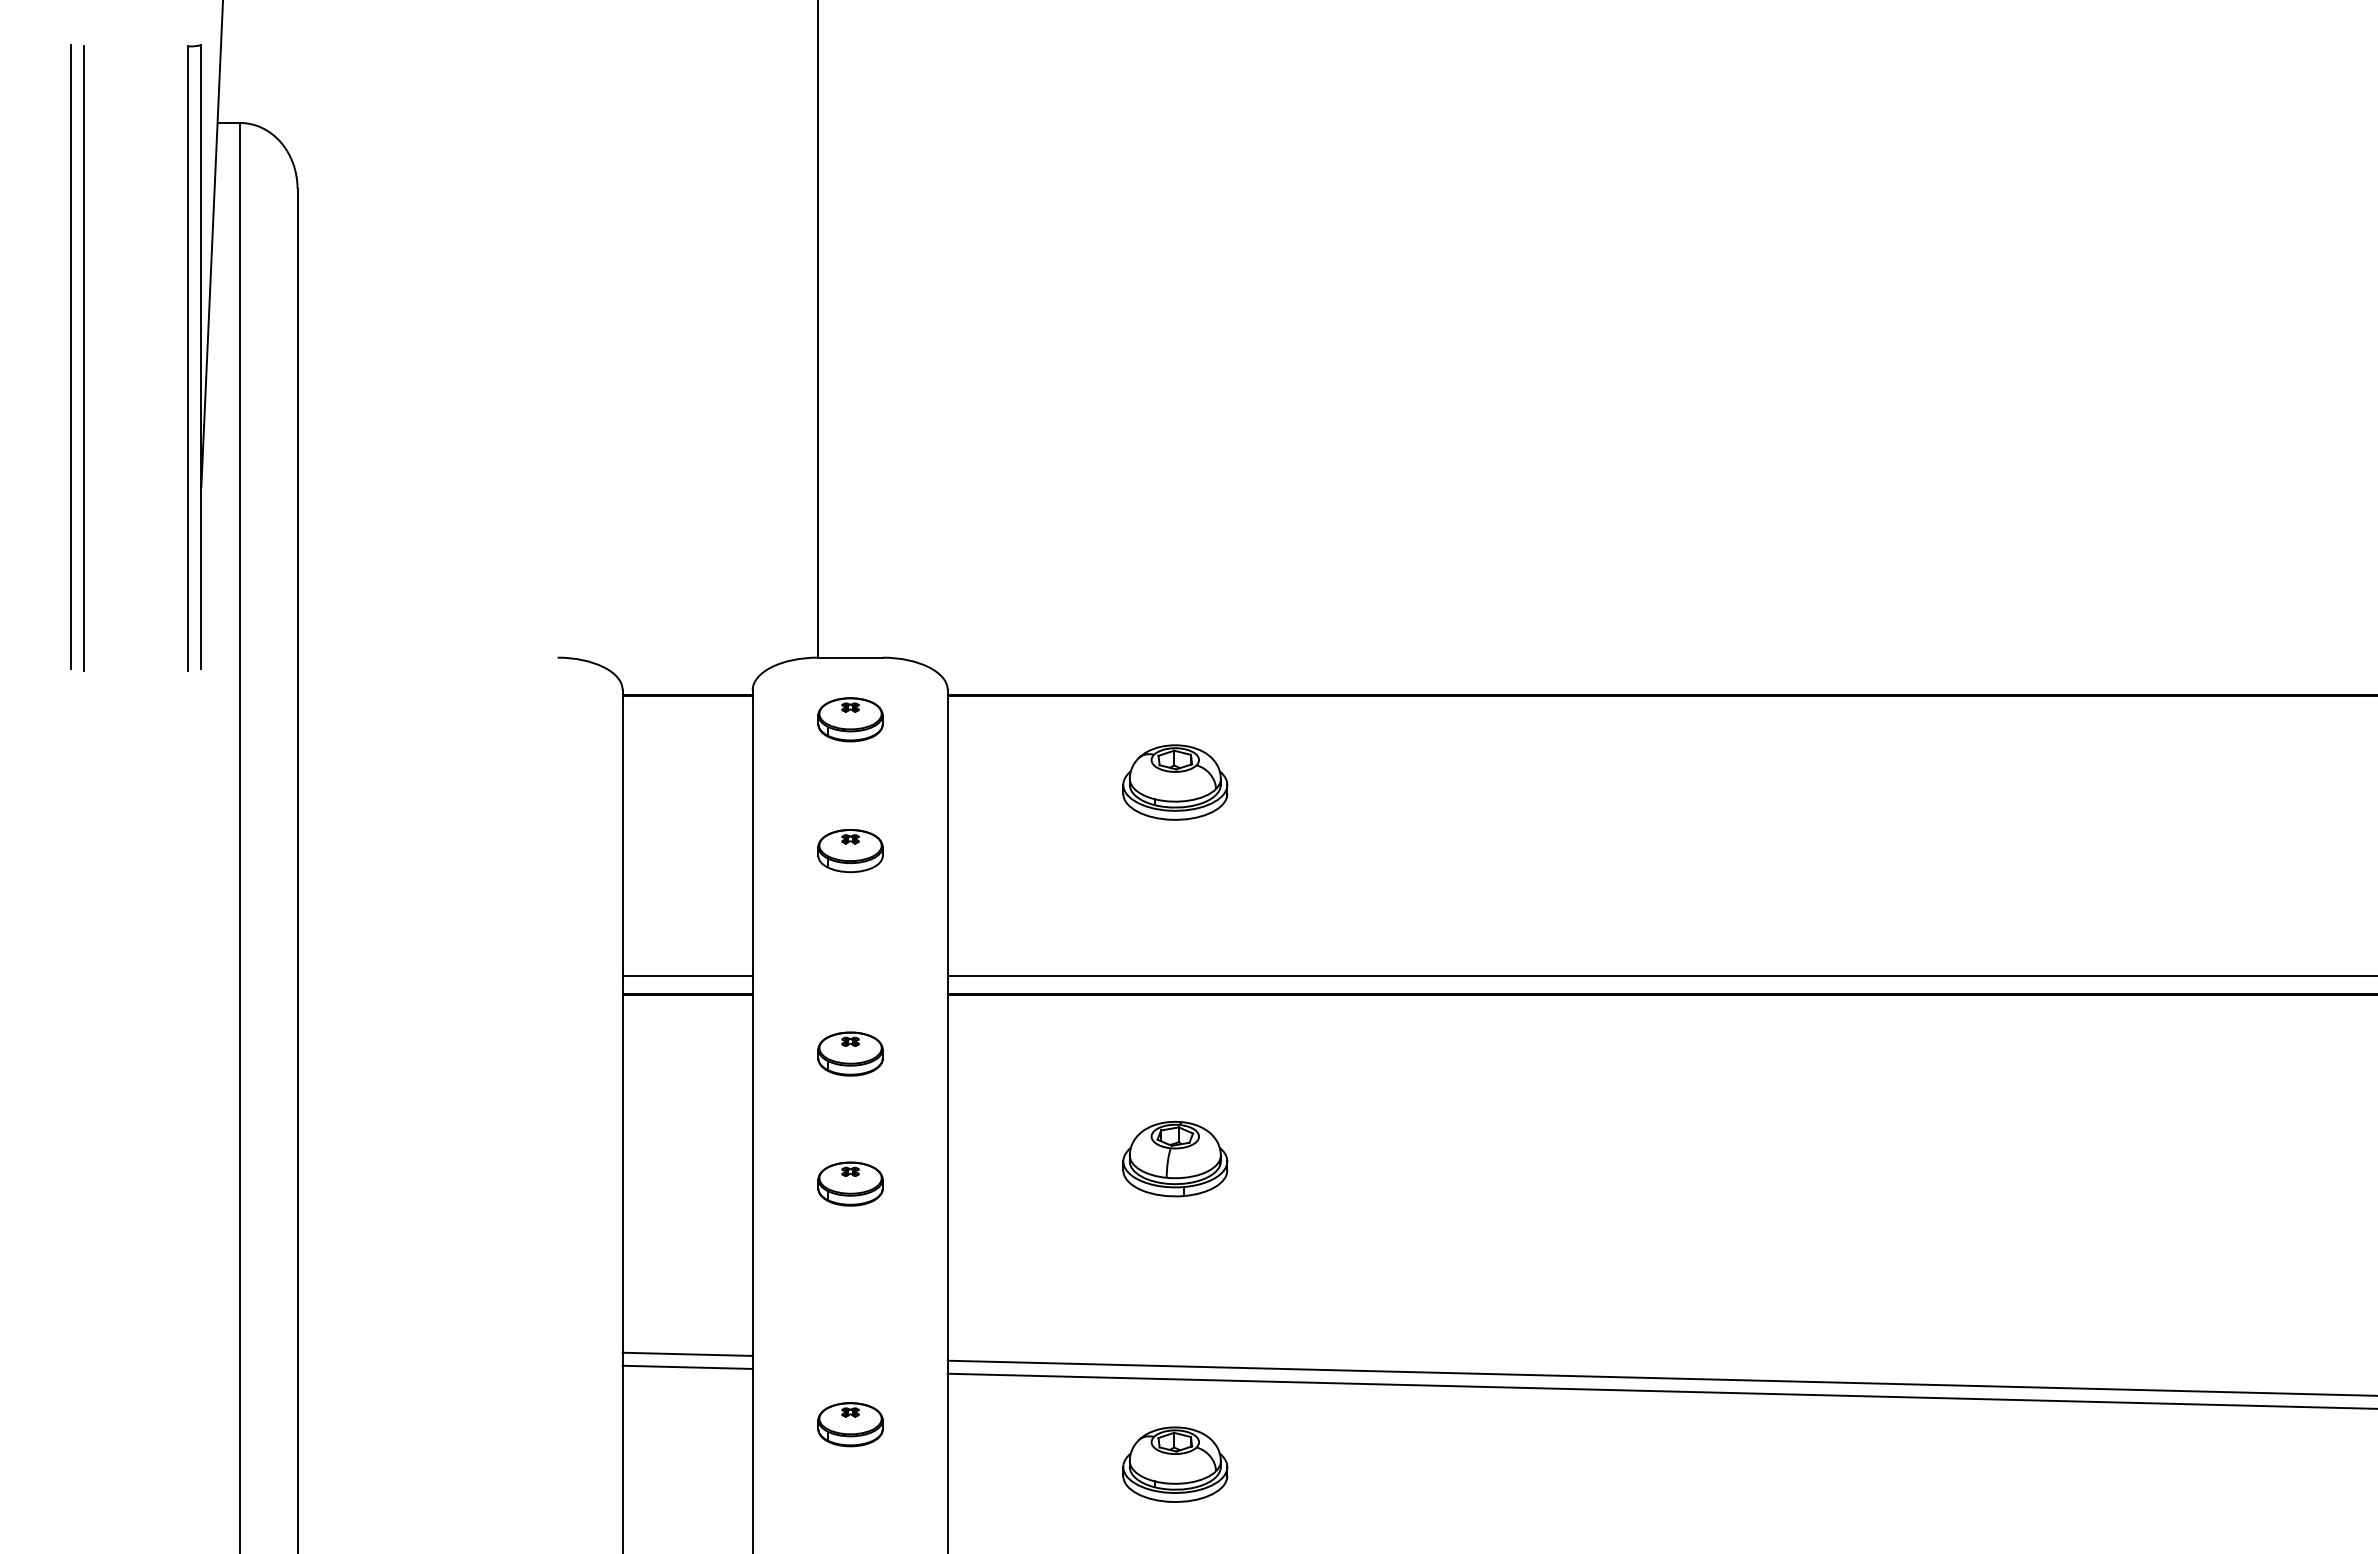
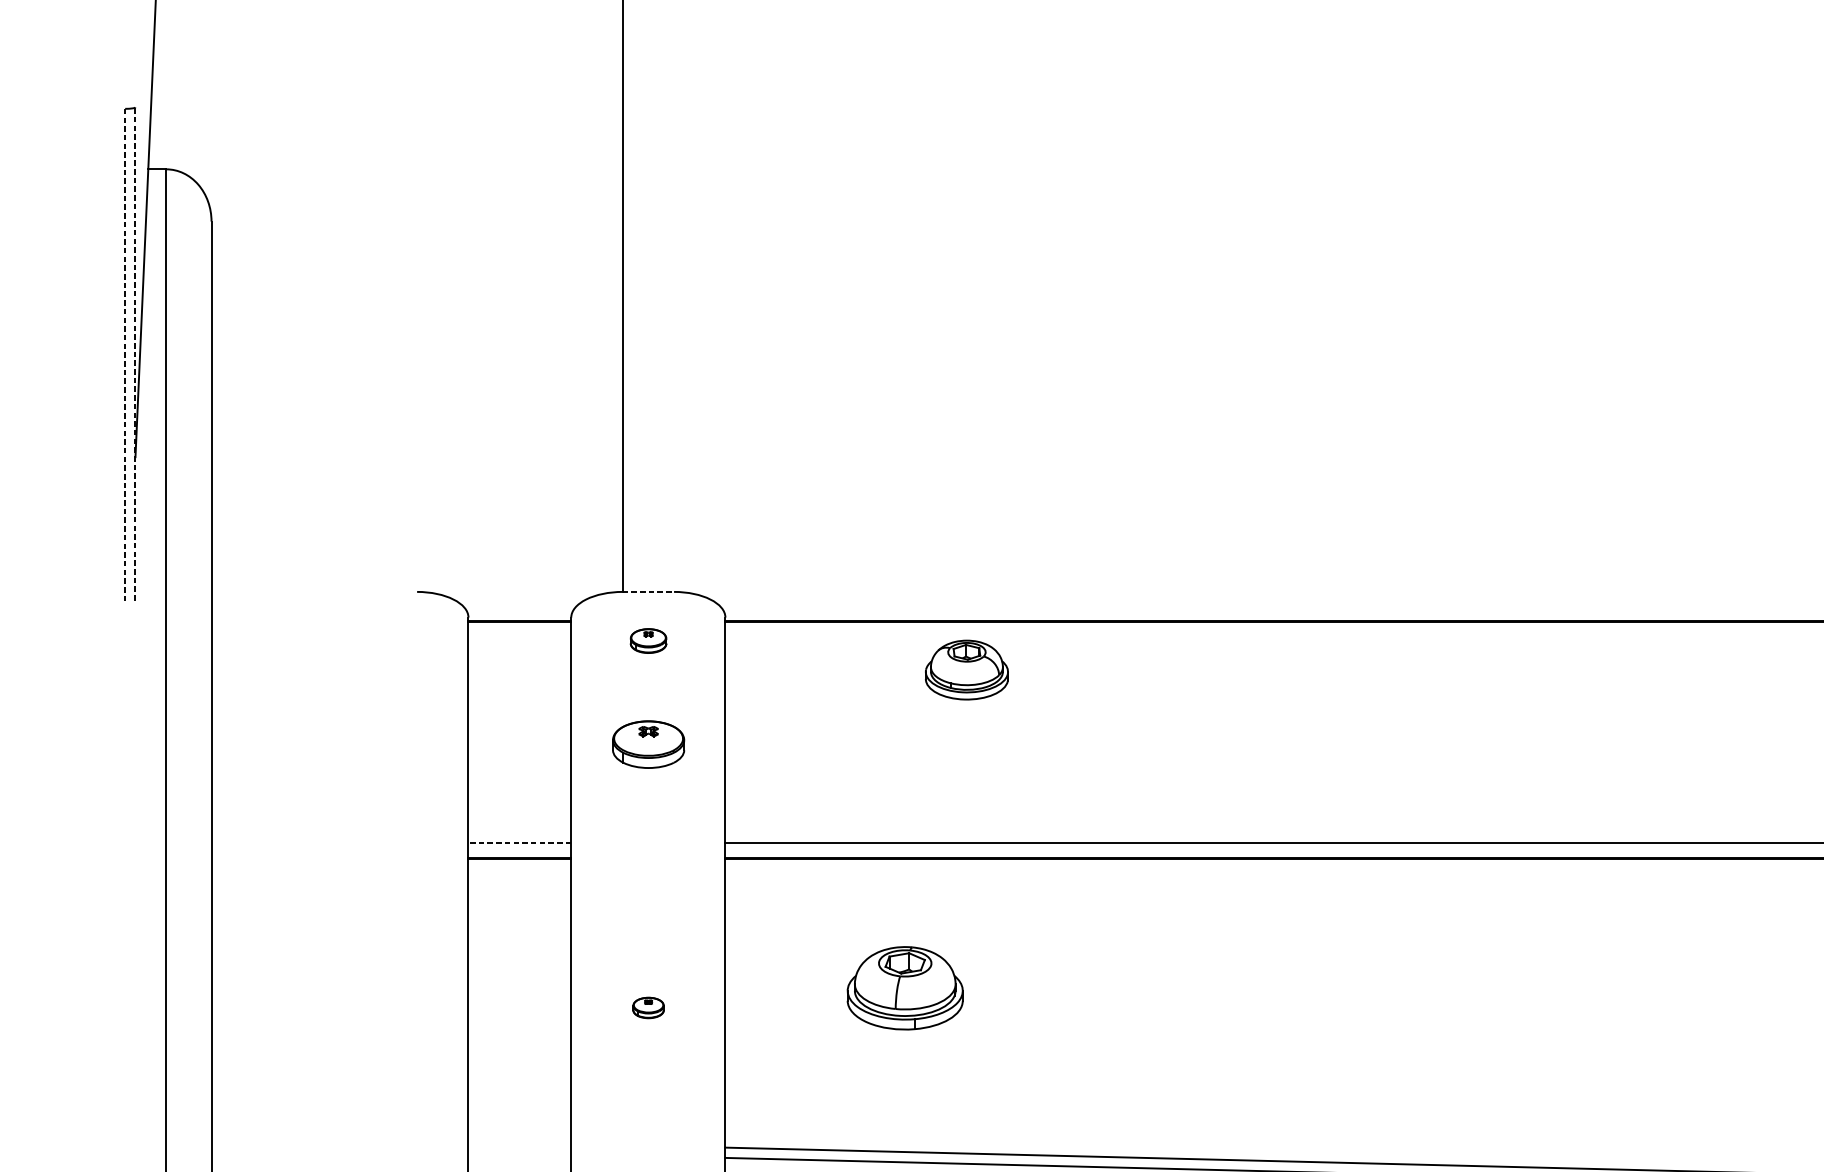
line: (71, 356) -> (32, 353), removed
line: (201, 356) -> (135, 353), solid -> dashed
line: (84, 358) -> (43, 355), removed
line: (188, 359) -> (125, 356), solid -> dashed
line: (850, 657) -> (648, 591), solid -> dashed
part: (850, 719) -> (648, 640), size x0.7
part: (1175, 782) -> (967, 670), moved
part: (850, 851) -> (648, 745), size x1.4
line: (687, 975) -> (519, 843), solid -> dashed
part: (850, 1053) -> (648, 904), removed
part: (1175, 1158) -> (905, 987), size x1.4
part: (850, 1183) -> (648, 1007), size x0.6
line: (687, 1353) -> (519, 1141), removed
line: (687, 1366) -> (519, 1152), removed

